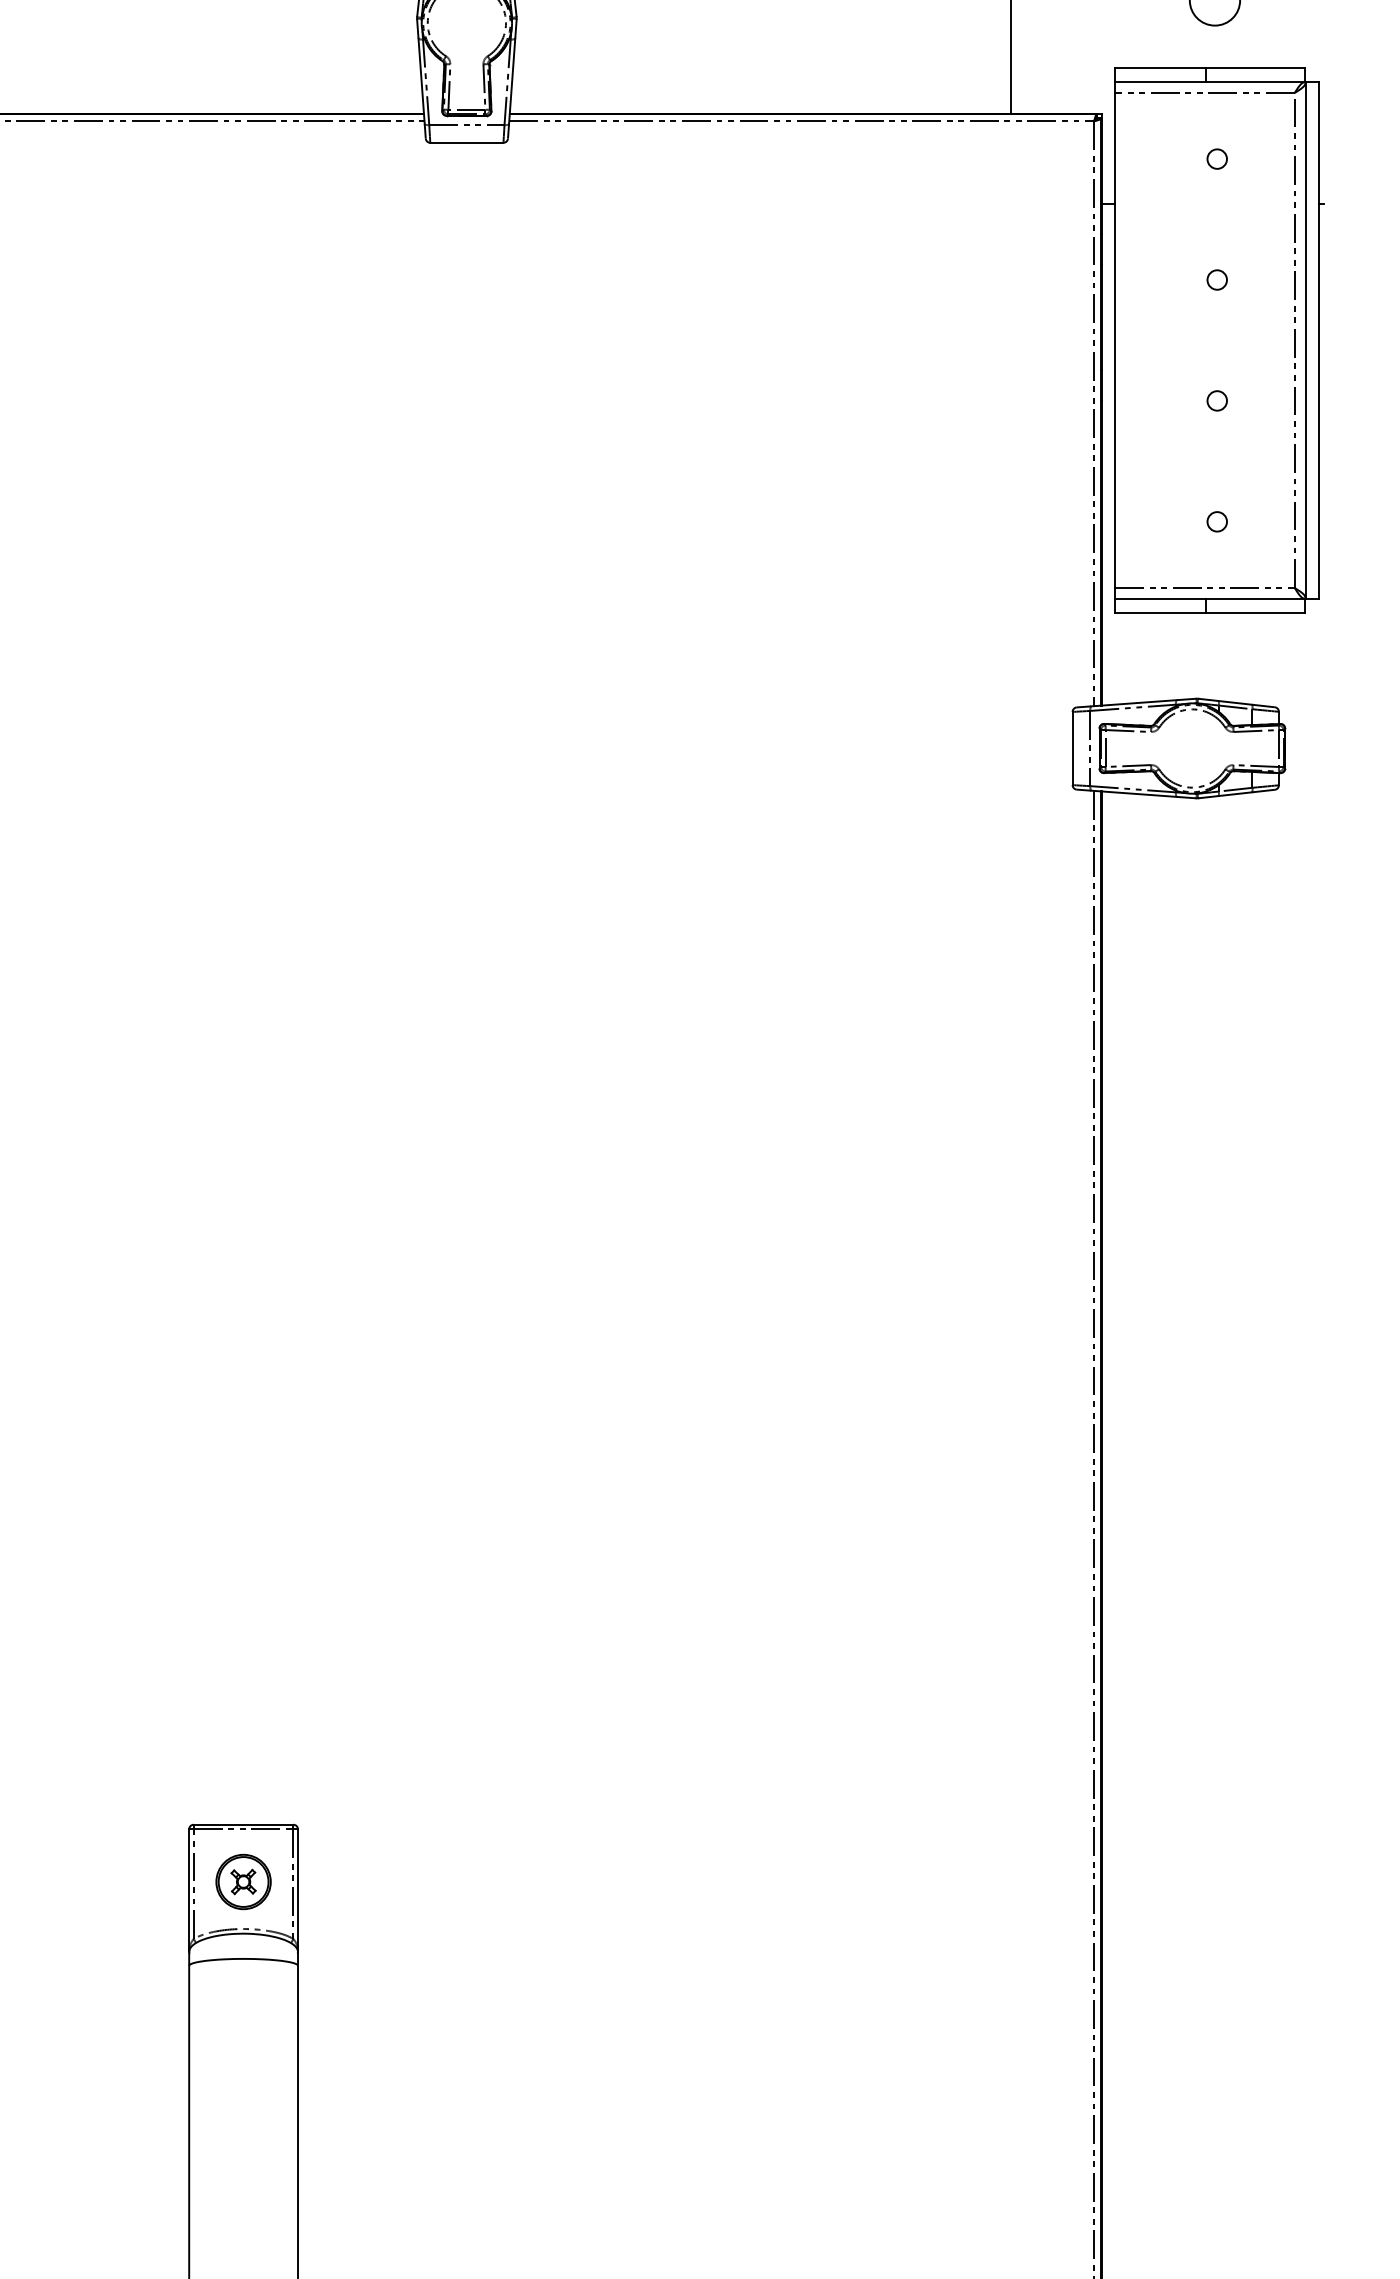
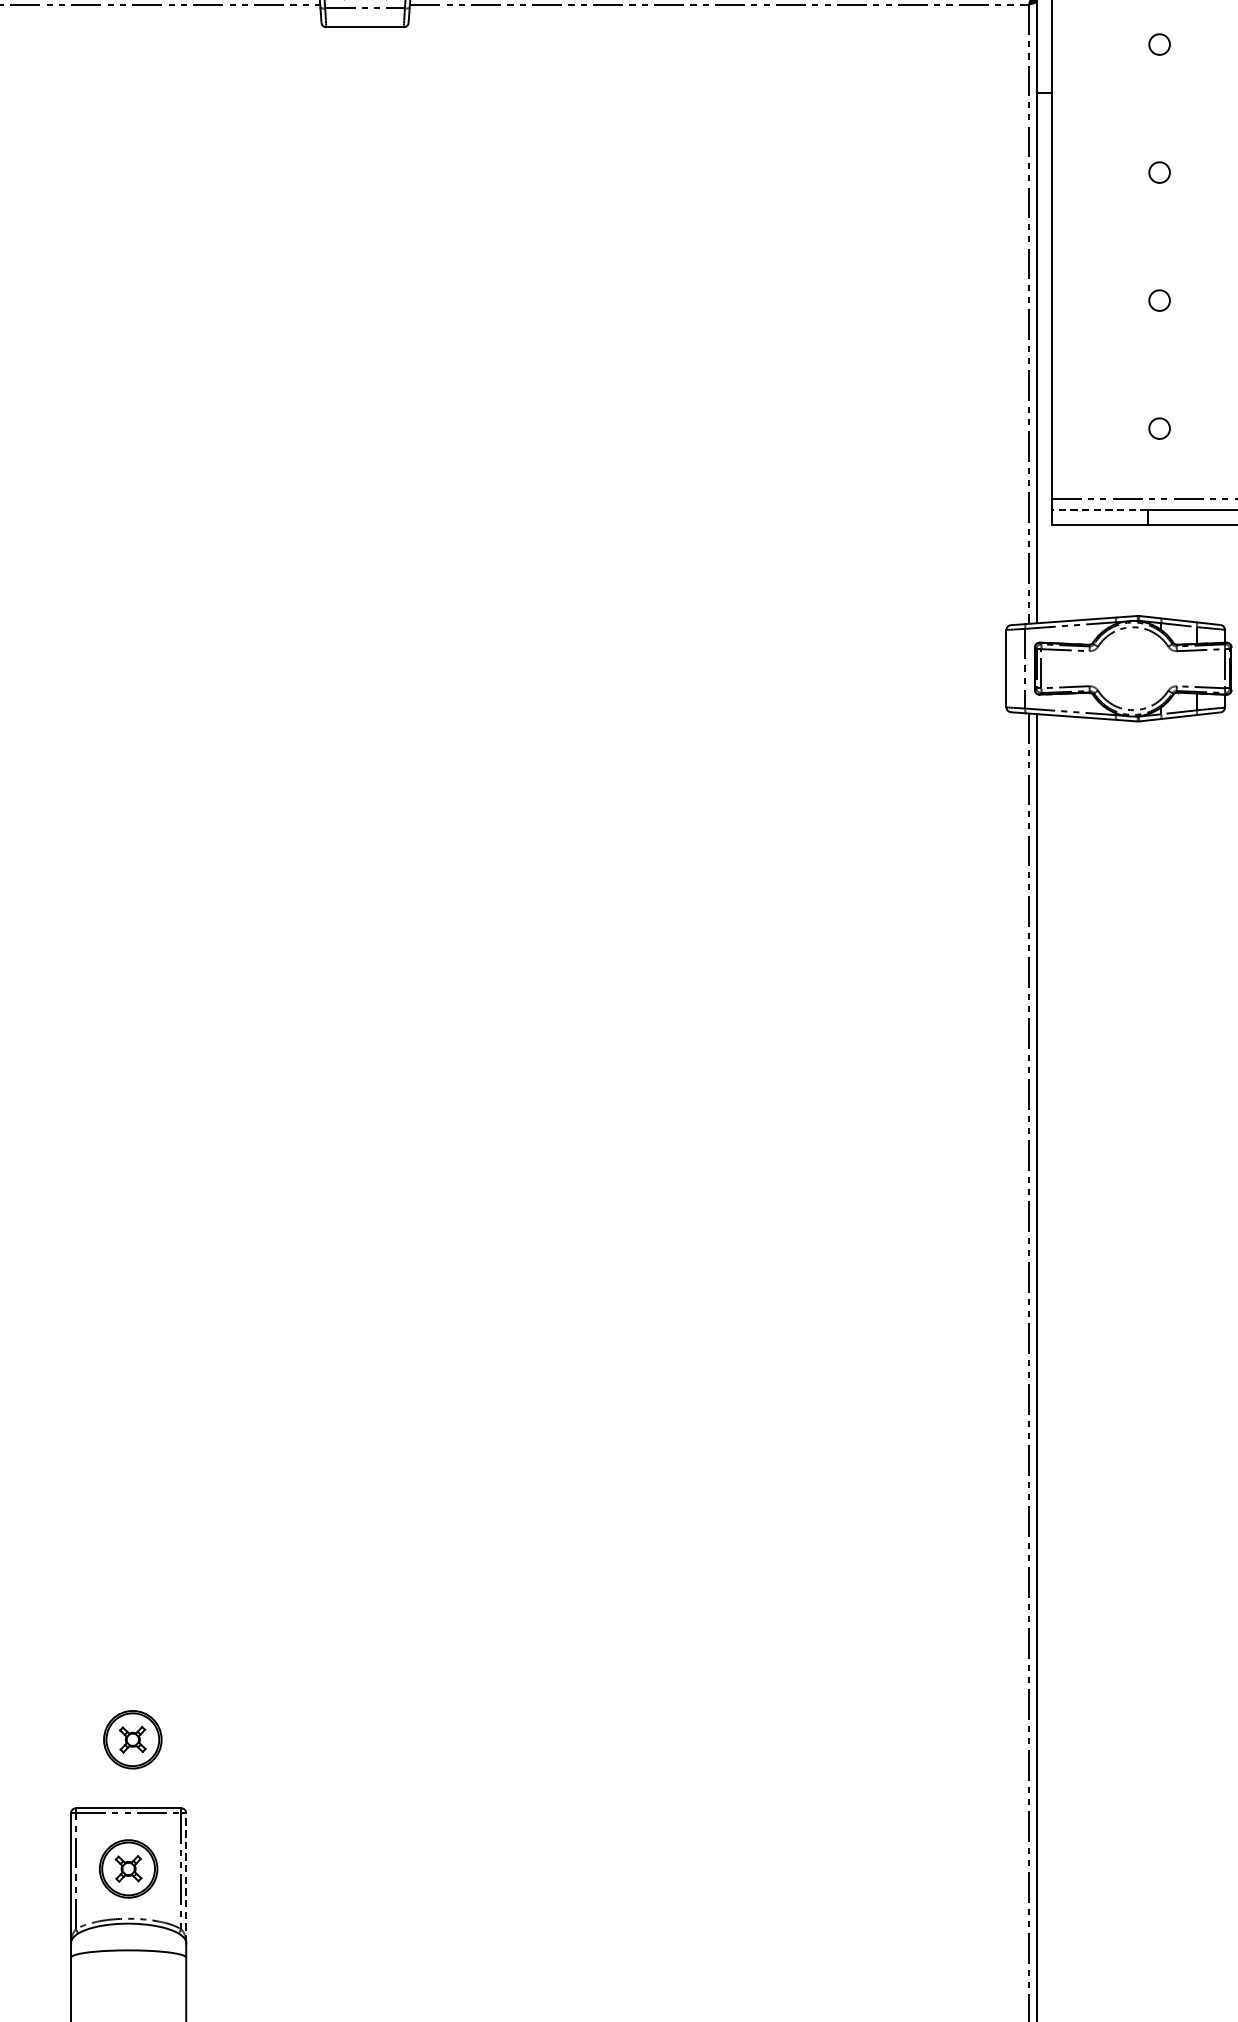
line: (1160, 598) -> (1099, 509), solid -> dashed
part: (247, 1759) -> (132, 1739), added
line: (298, 1889) -> (186, 1876), solid -> dashed

